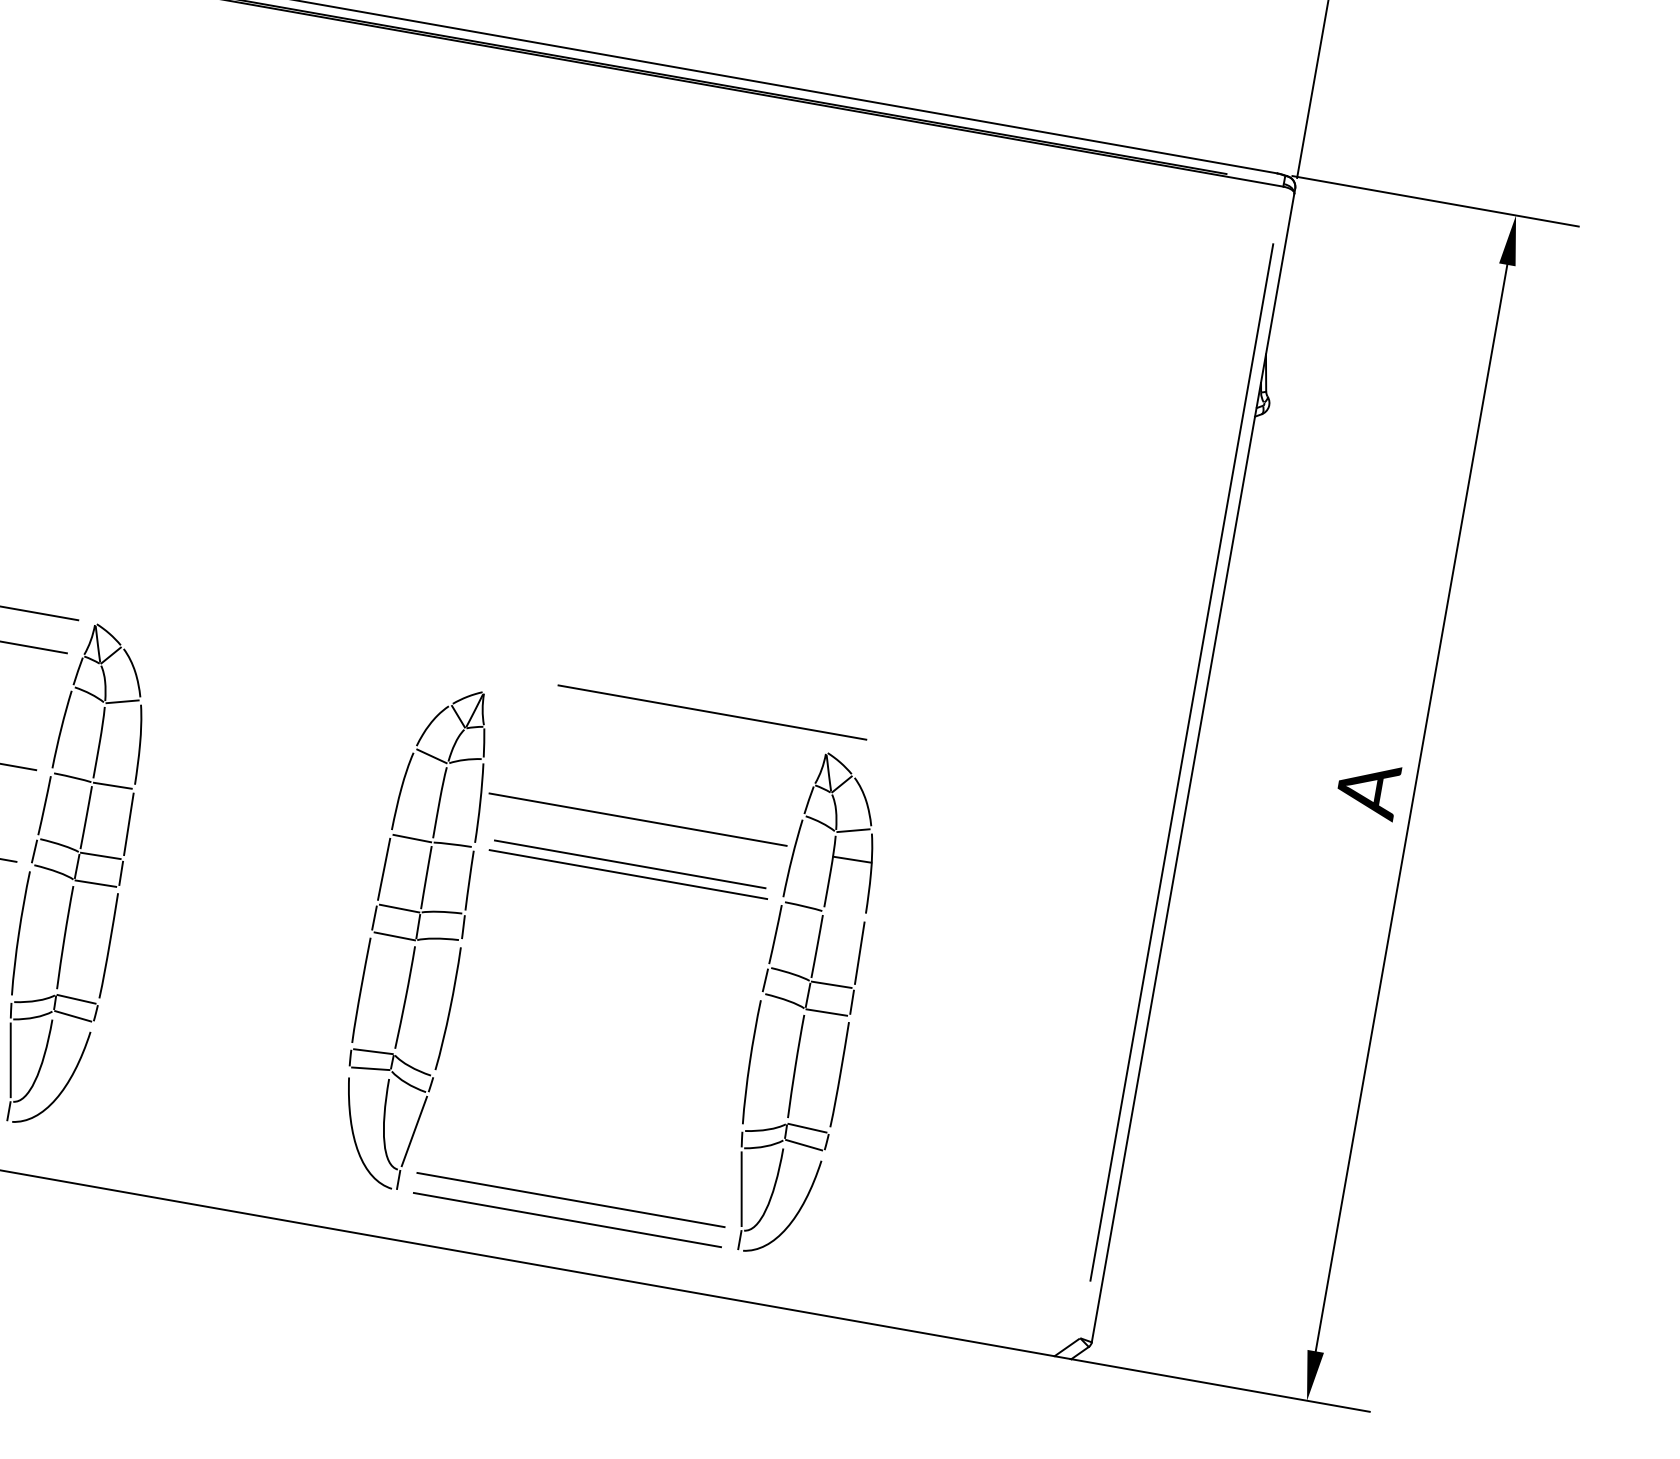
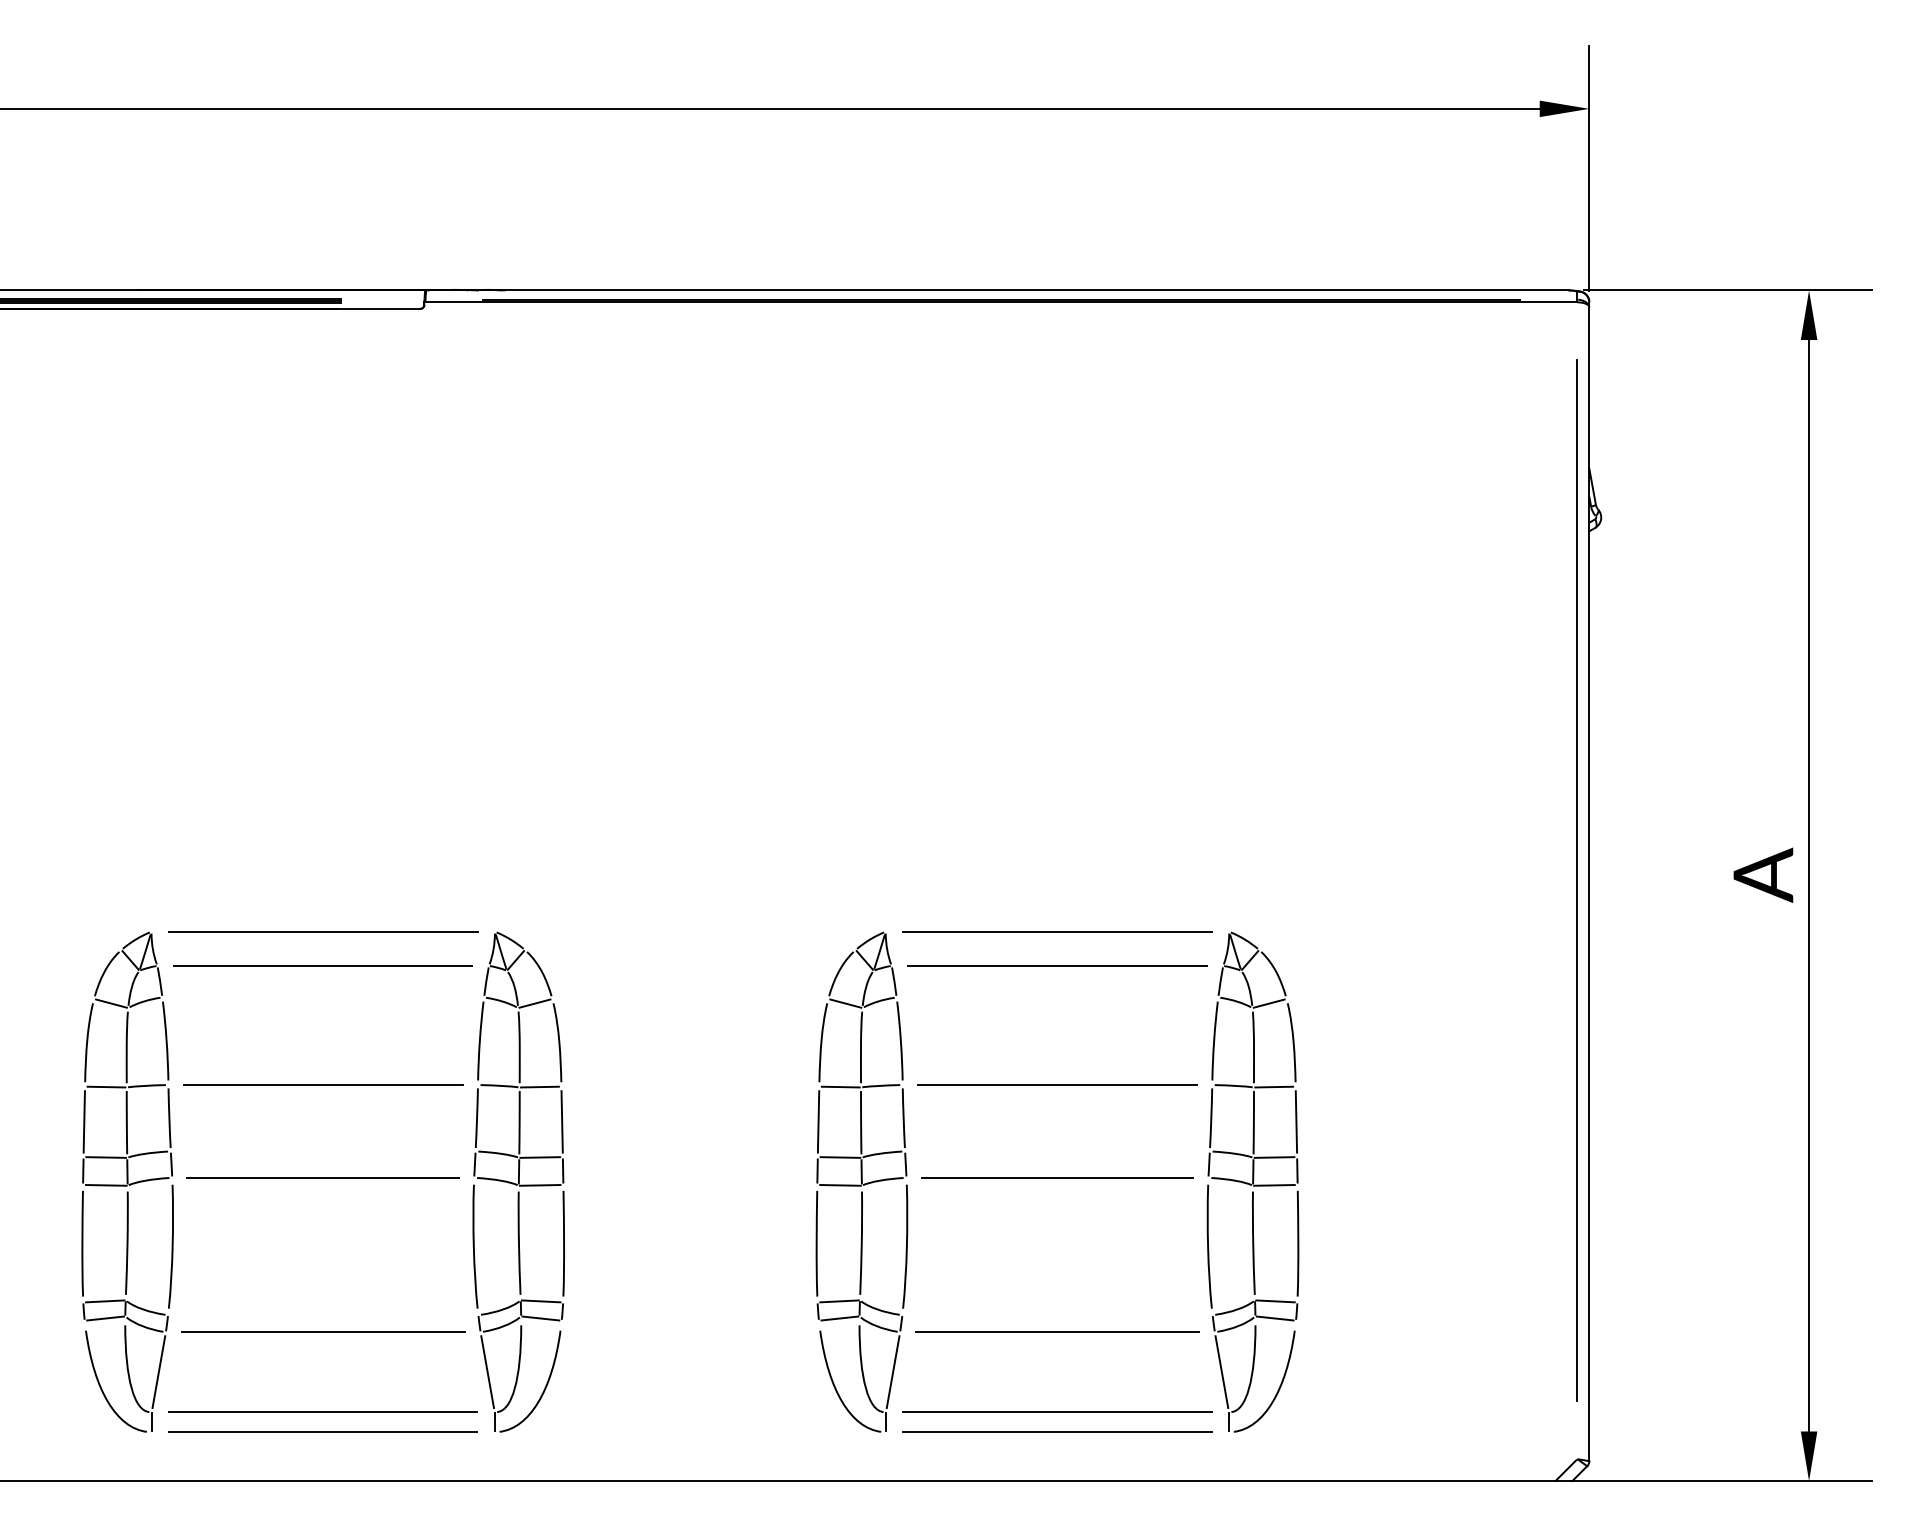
line: (712, 712) -> (1057, 931), moved
line: (638, 819) -> (1057, 965), moved
line: (852, 859) -> (1274, 1086), moved
line: (630, 864) -> (1057, 1177), moved
line: (585, 1119) -> (1057, 1331), added

